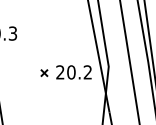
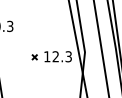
text: (73, 72) -> (57, 56), 20.2 -> 12.3

